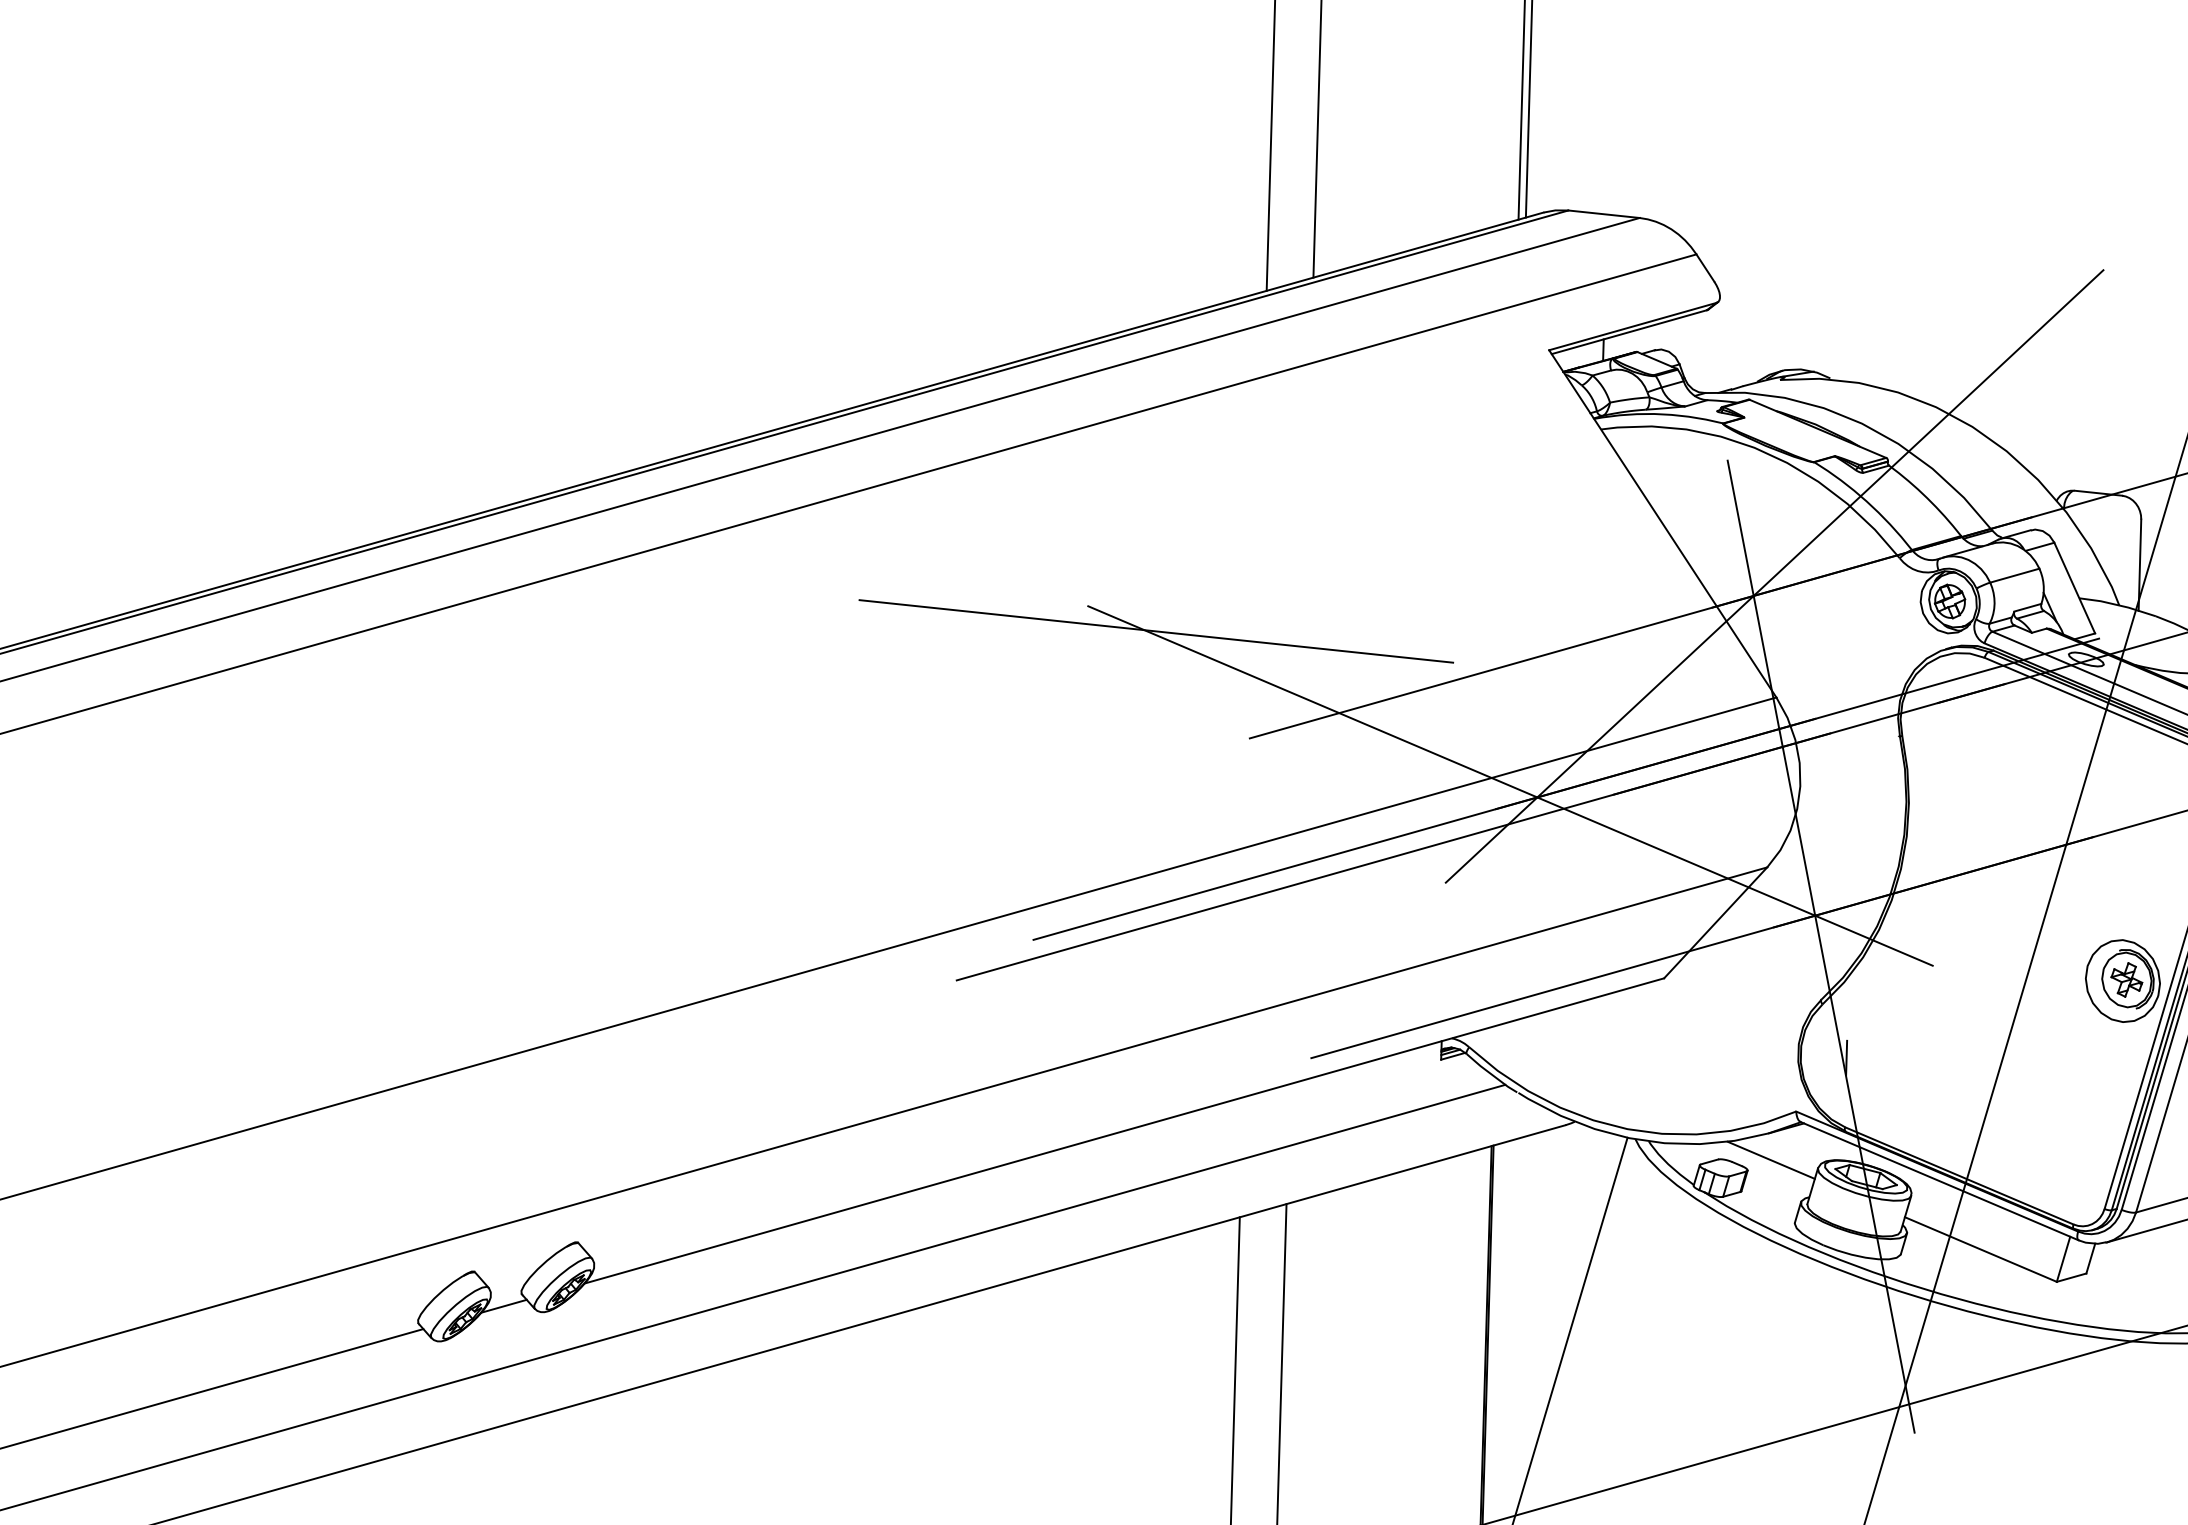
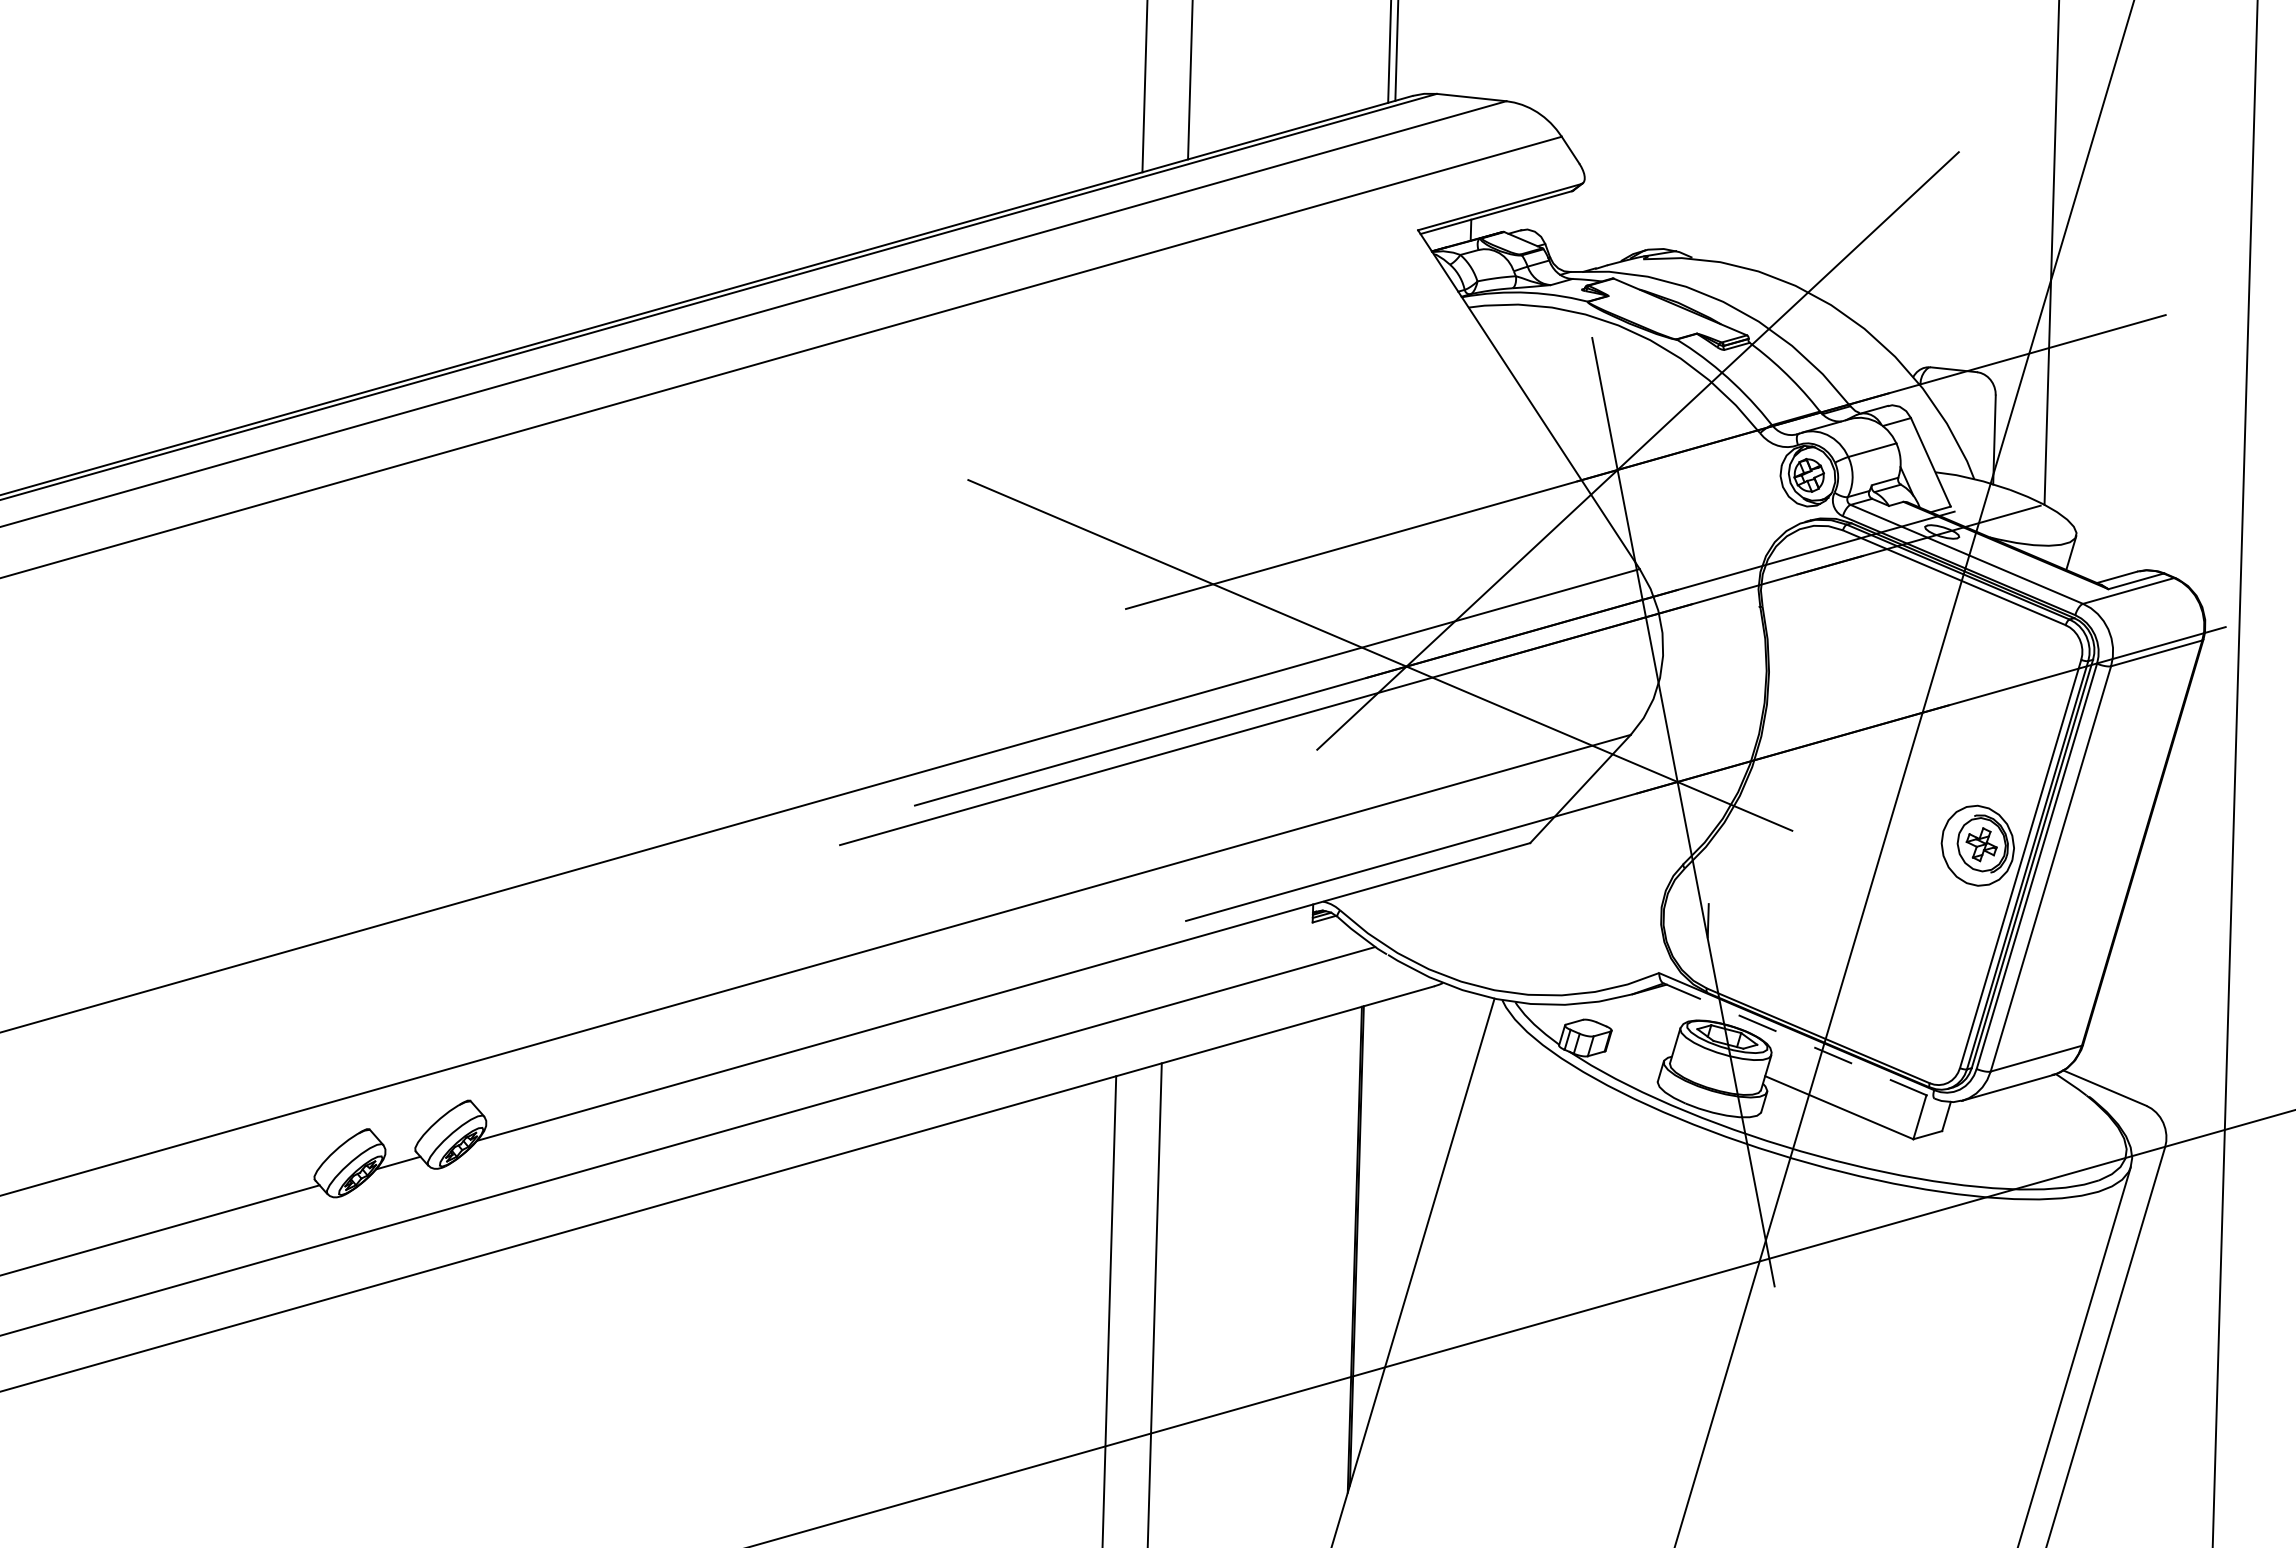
line: (1156, 631) -> (1034, 504), removed
line: (1770, 1160) -> (1634, 1020), removed
line: (1939, 1180) -> (1798, 1040), solid -> dashed

